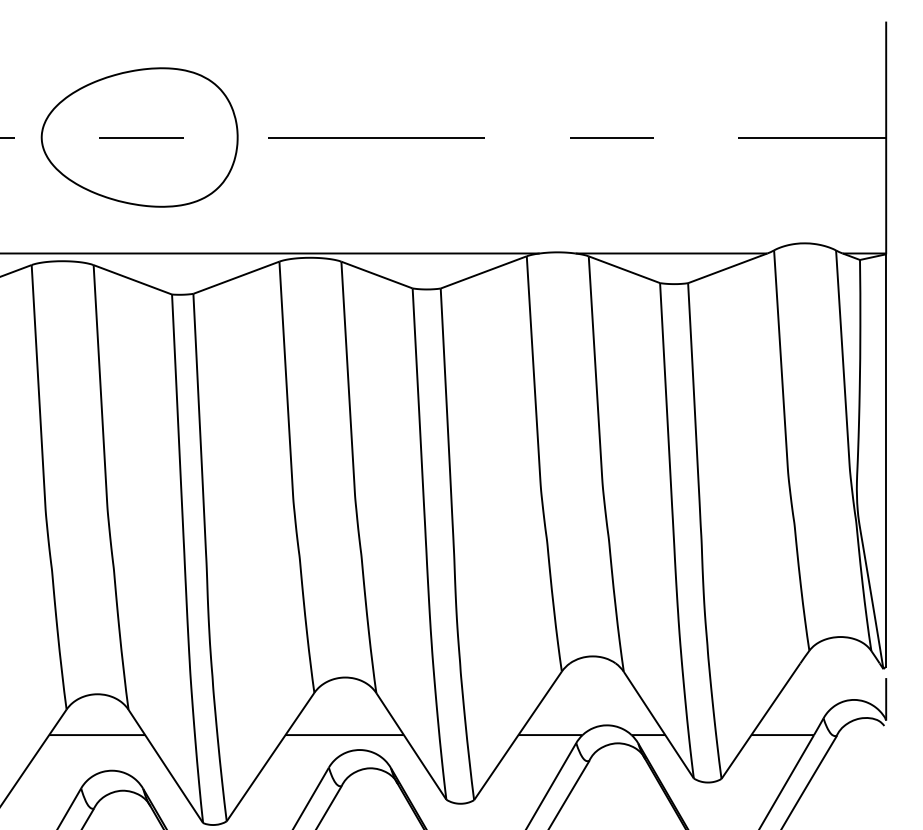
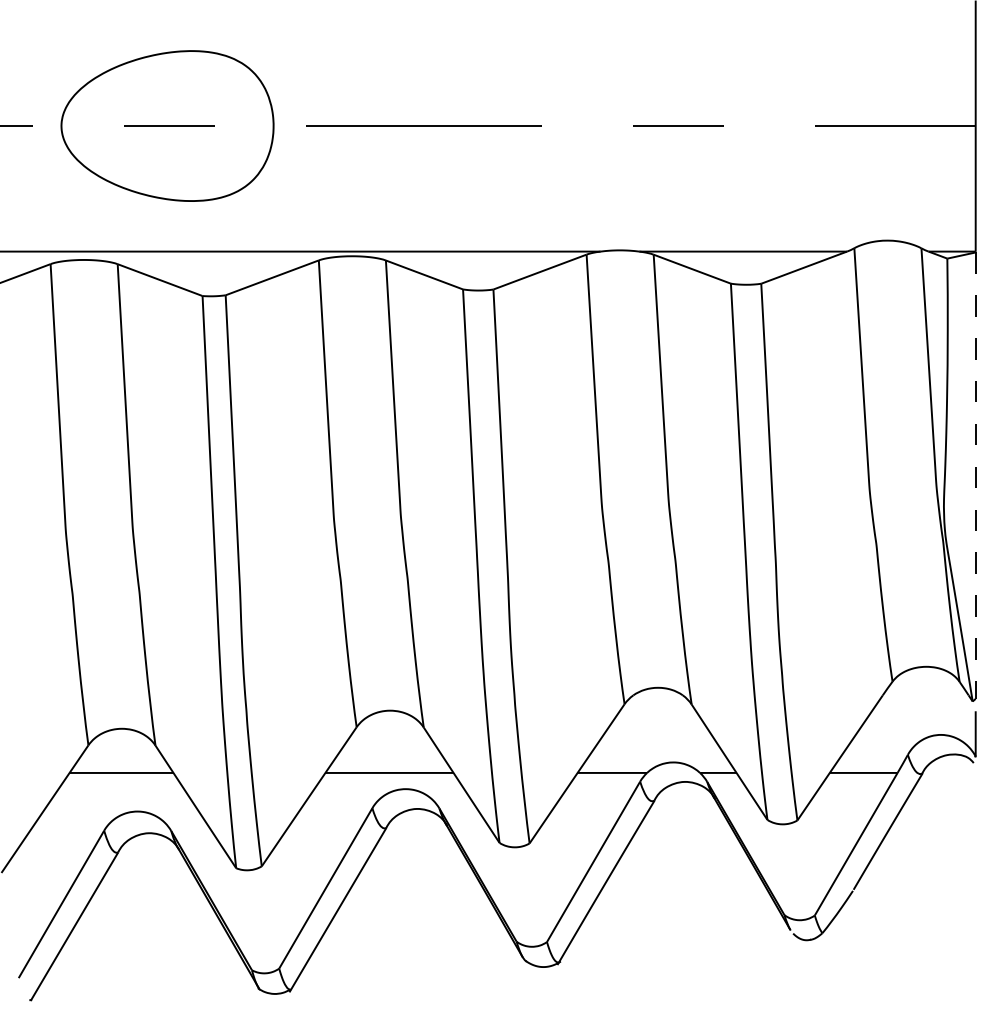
line: (886, 461) -> (975, 476), solid -> dashed

